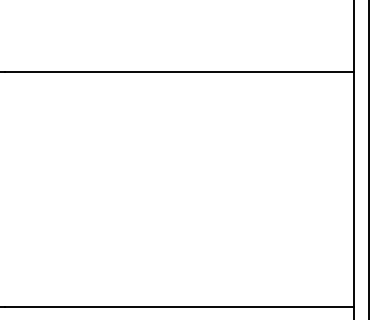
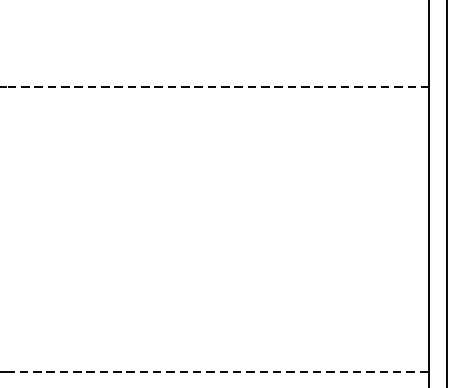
line: (179, 71) -> (217, 86), solid -> dashed
line: (179, 307) -> (217, 372), solid -> dashed

